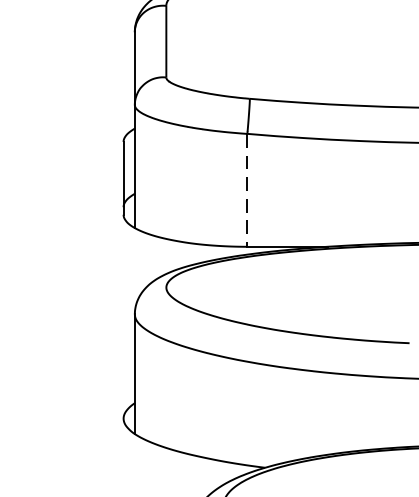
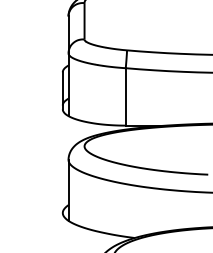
line: (246, 189) -> (125, 96), dashed -> solid

